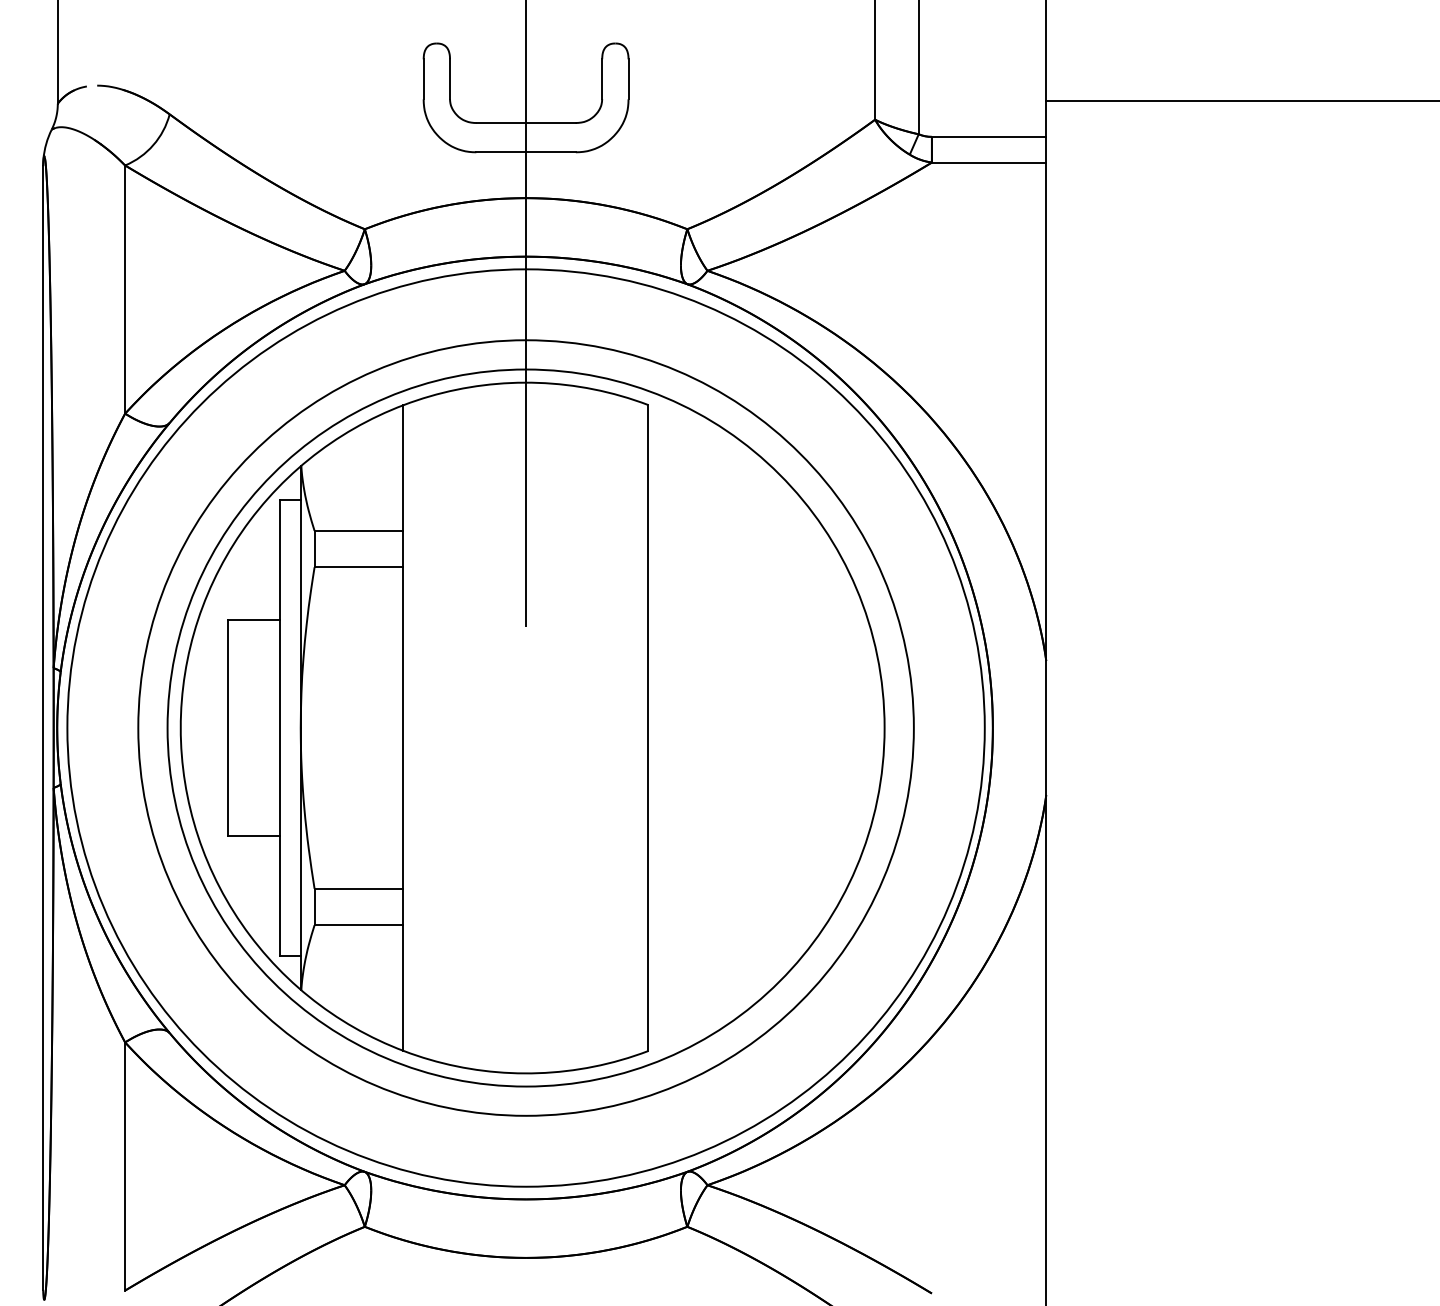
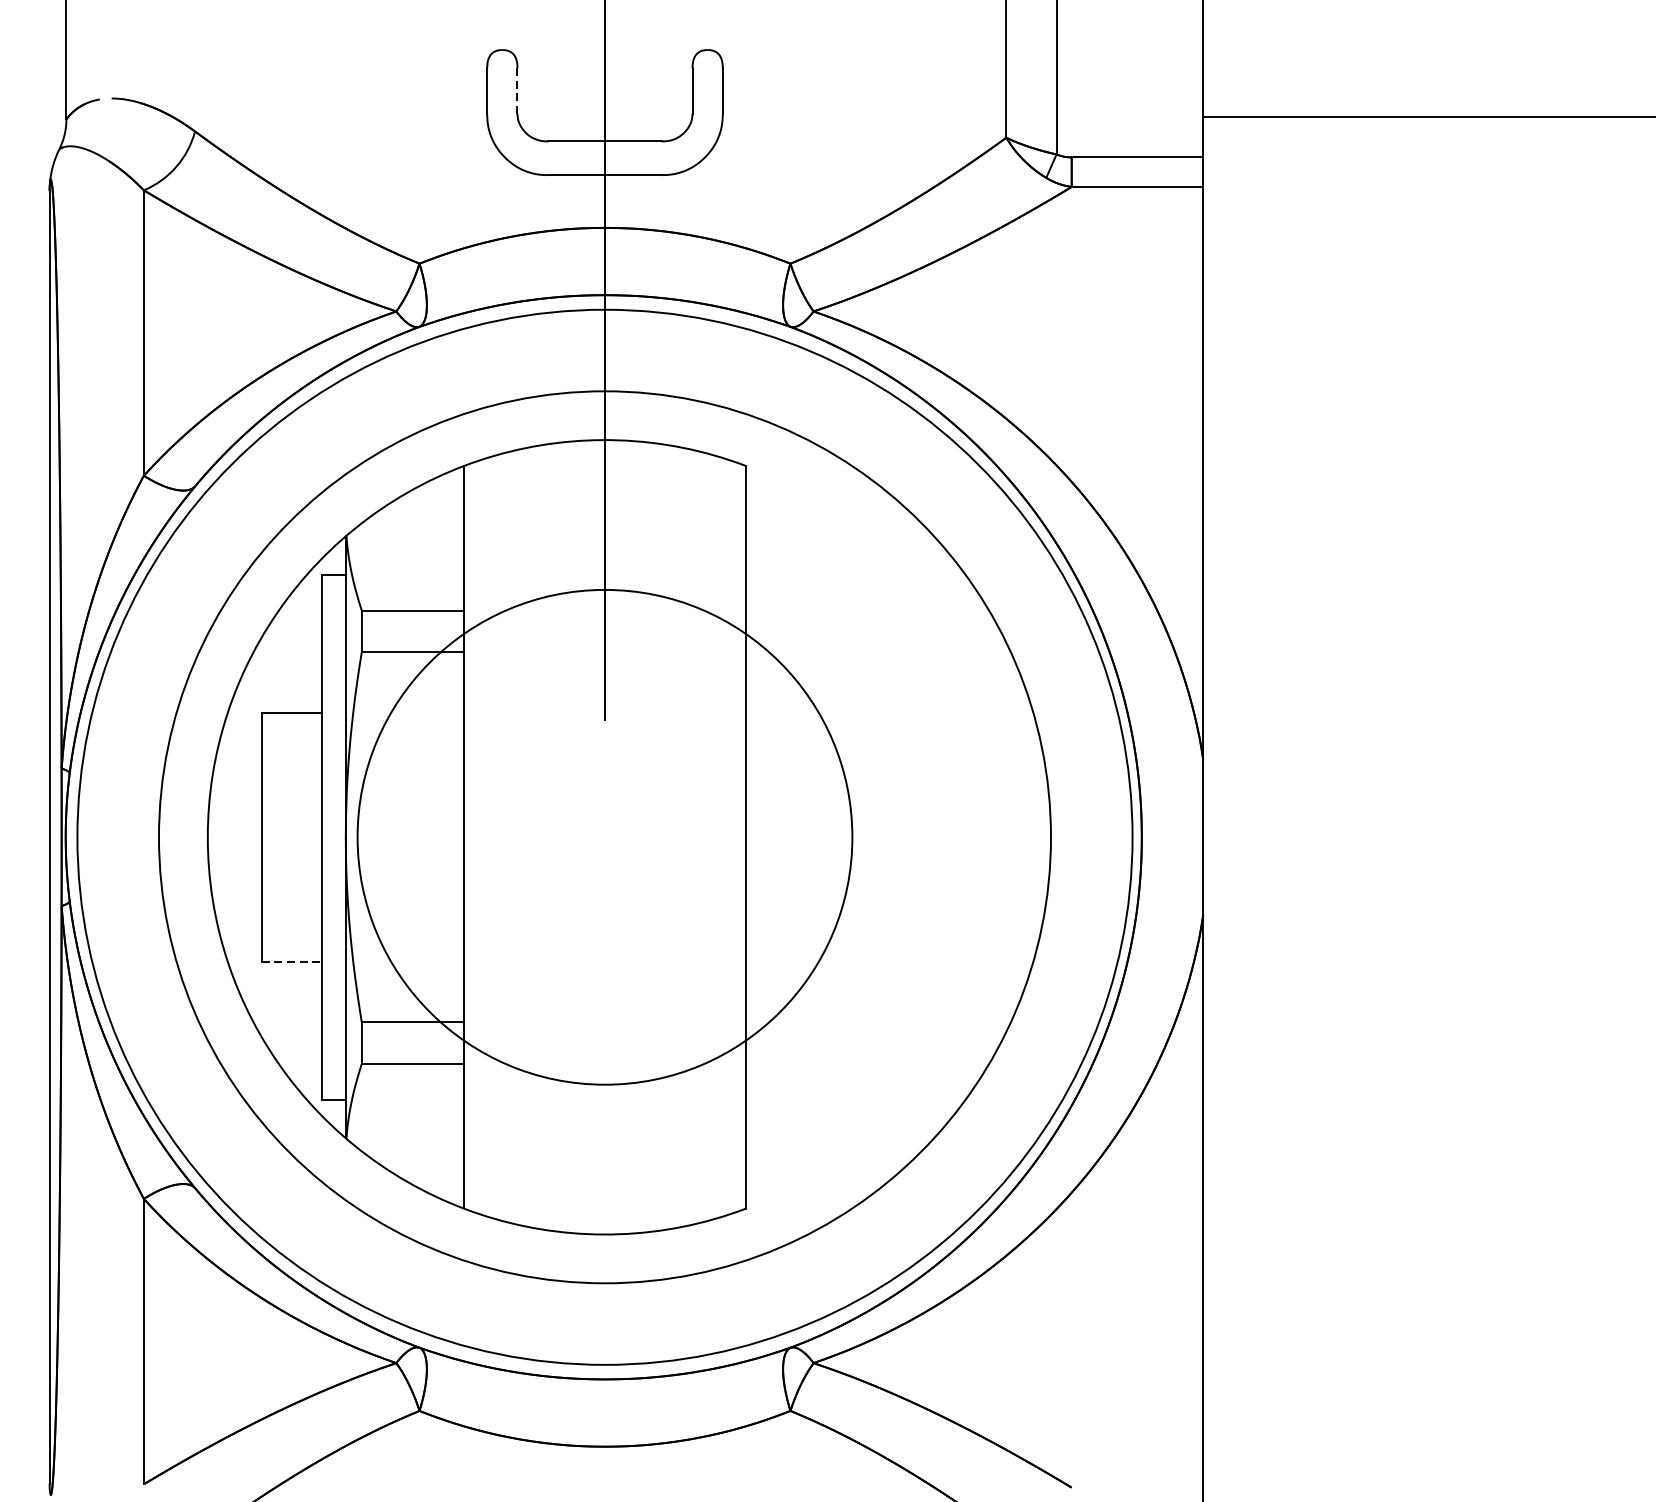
line: (450, 79) -> (518, 91), solid -> dashed
circle: (525, 727) -> (604, 836), size x0.6
line: (254, 836) -> (292, 962), solid -> dashed

